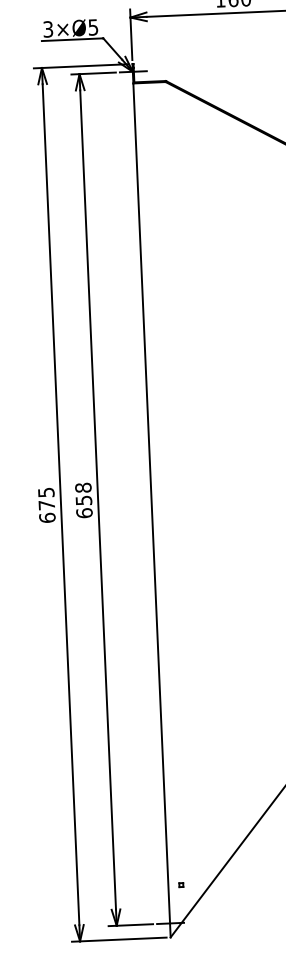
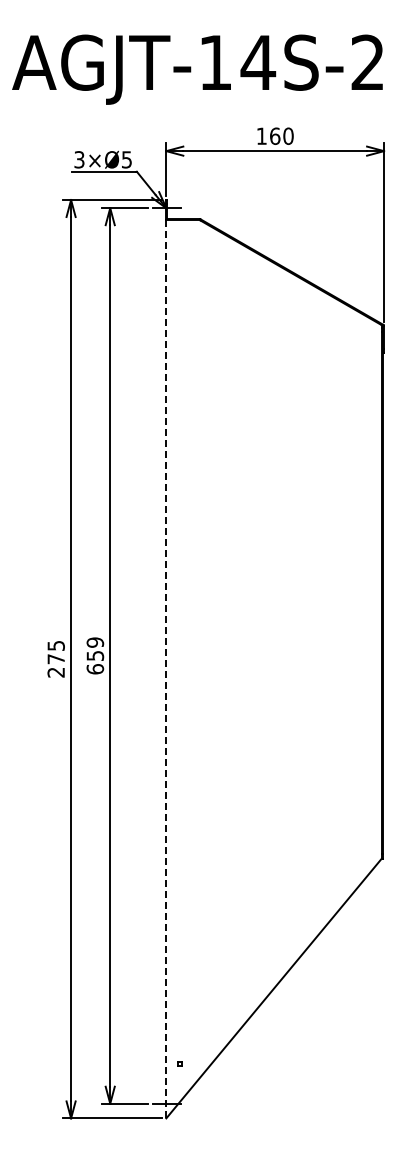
text: (83, 487) -> (95, 642), 658 -> 659
line: (152, 510) -> (166, 669), solid -> dashed
text: (46, 517) -> (55, 672), 675 -> 275

